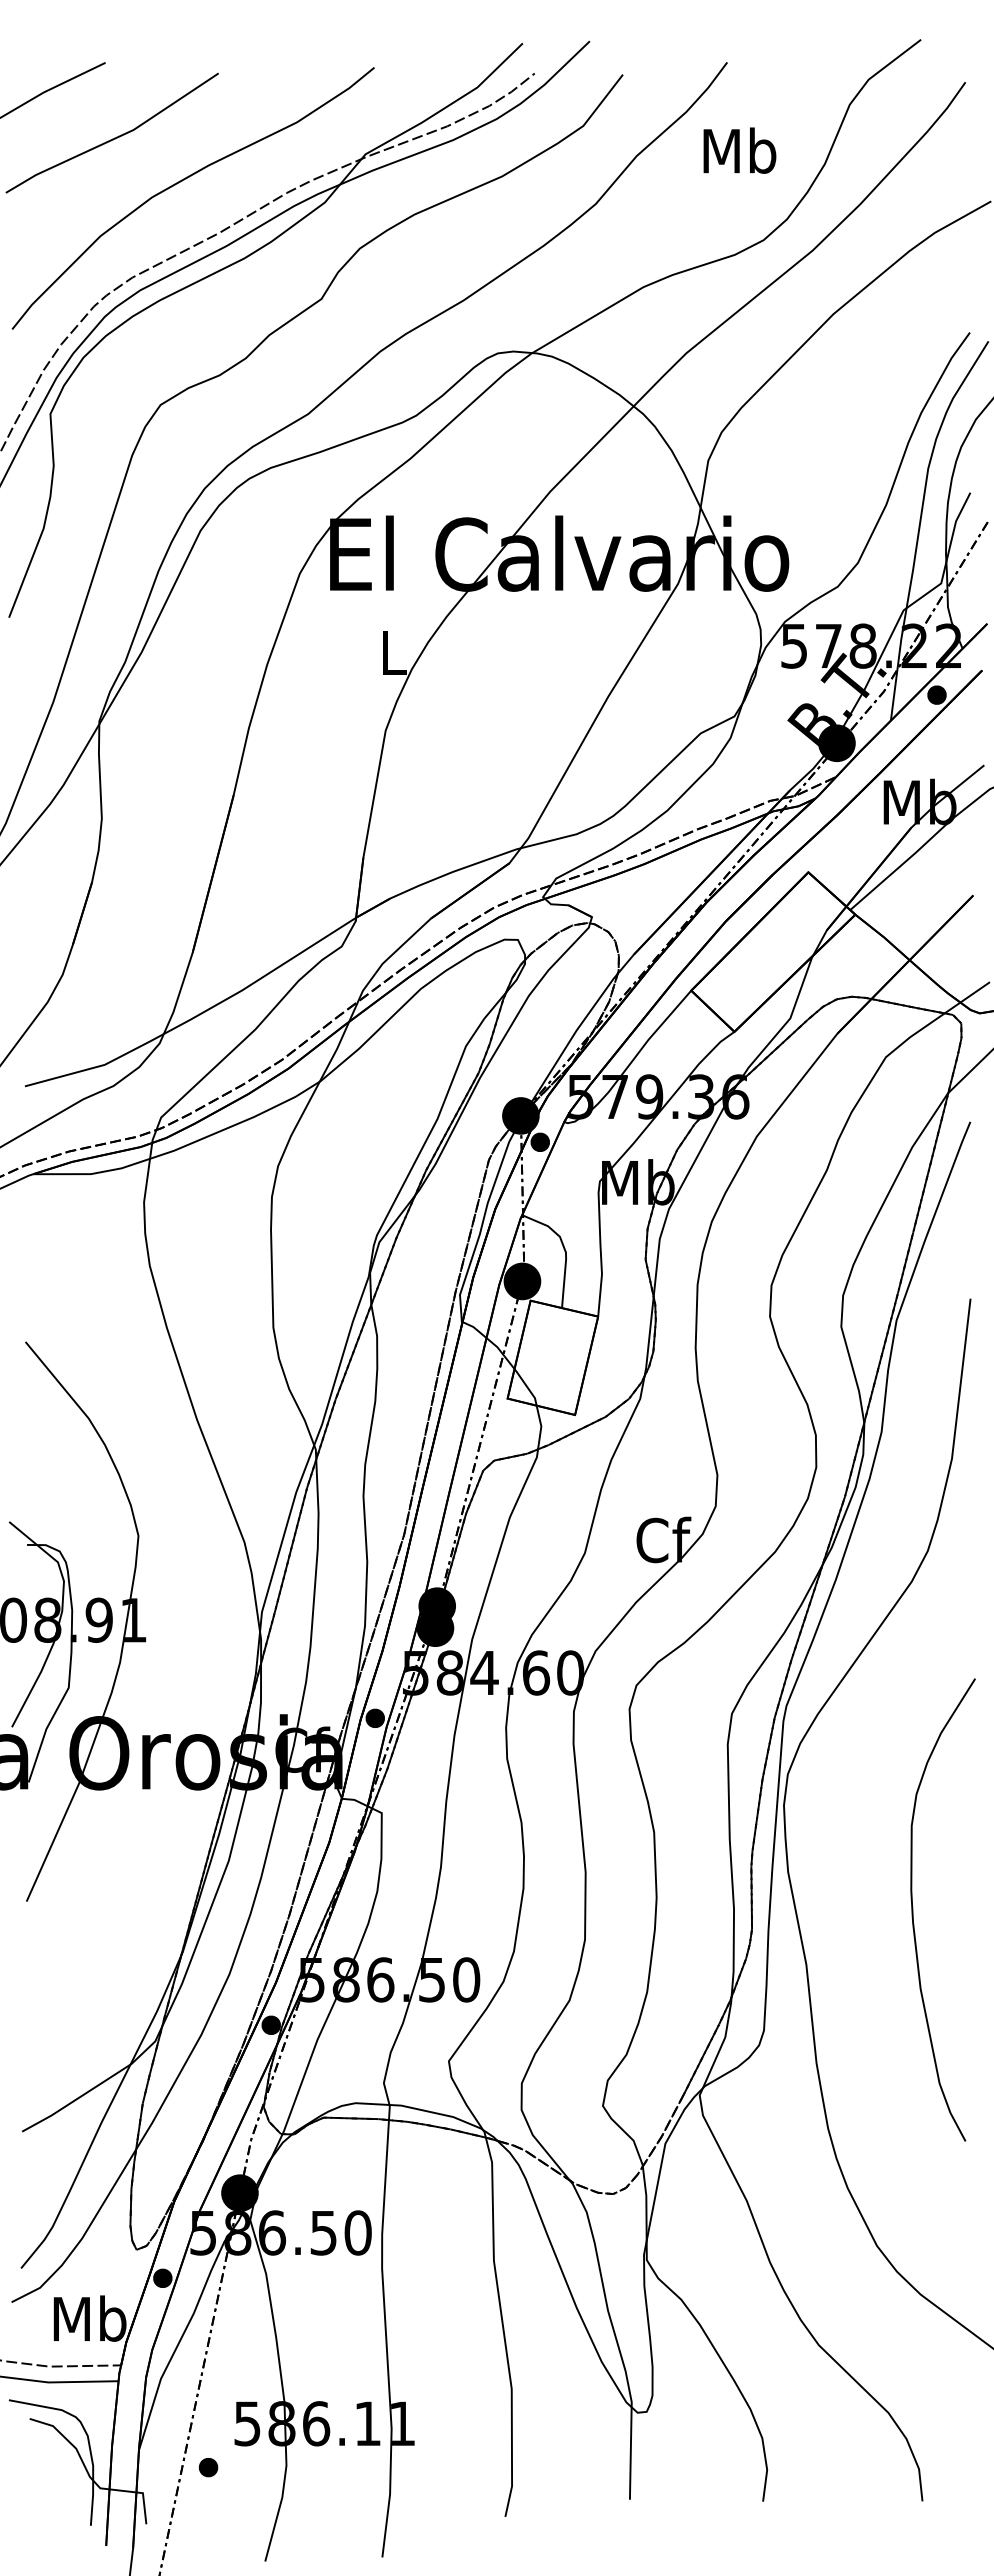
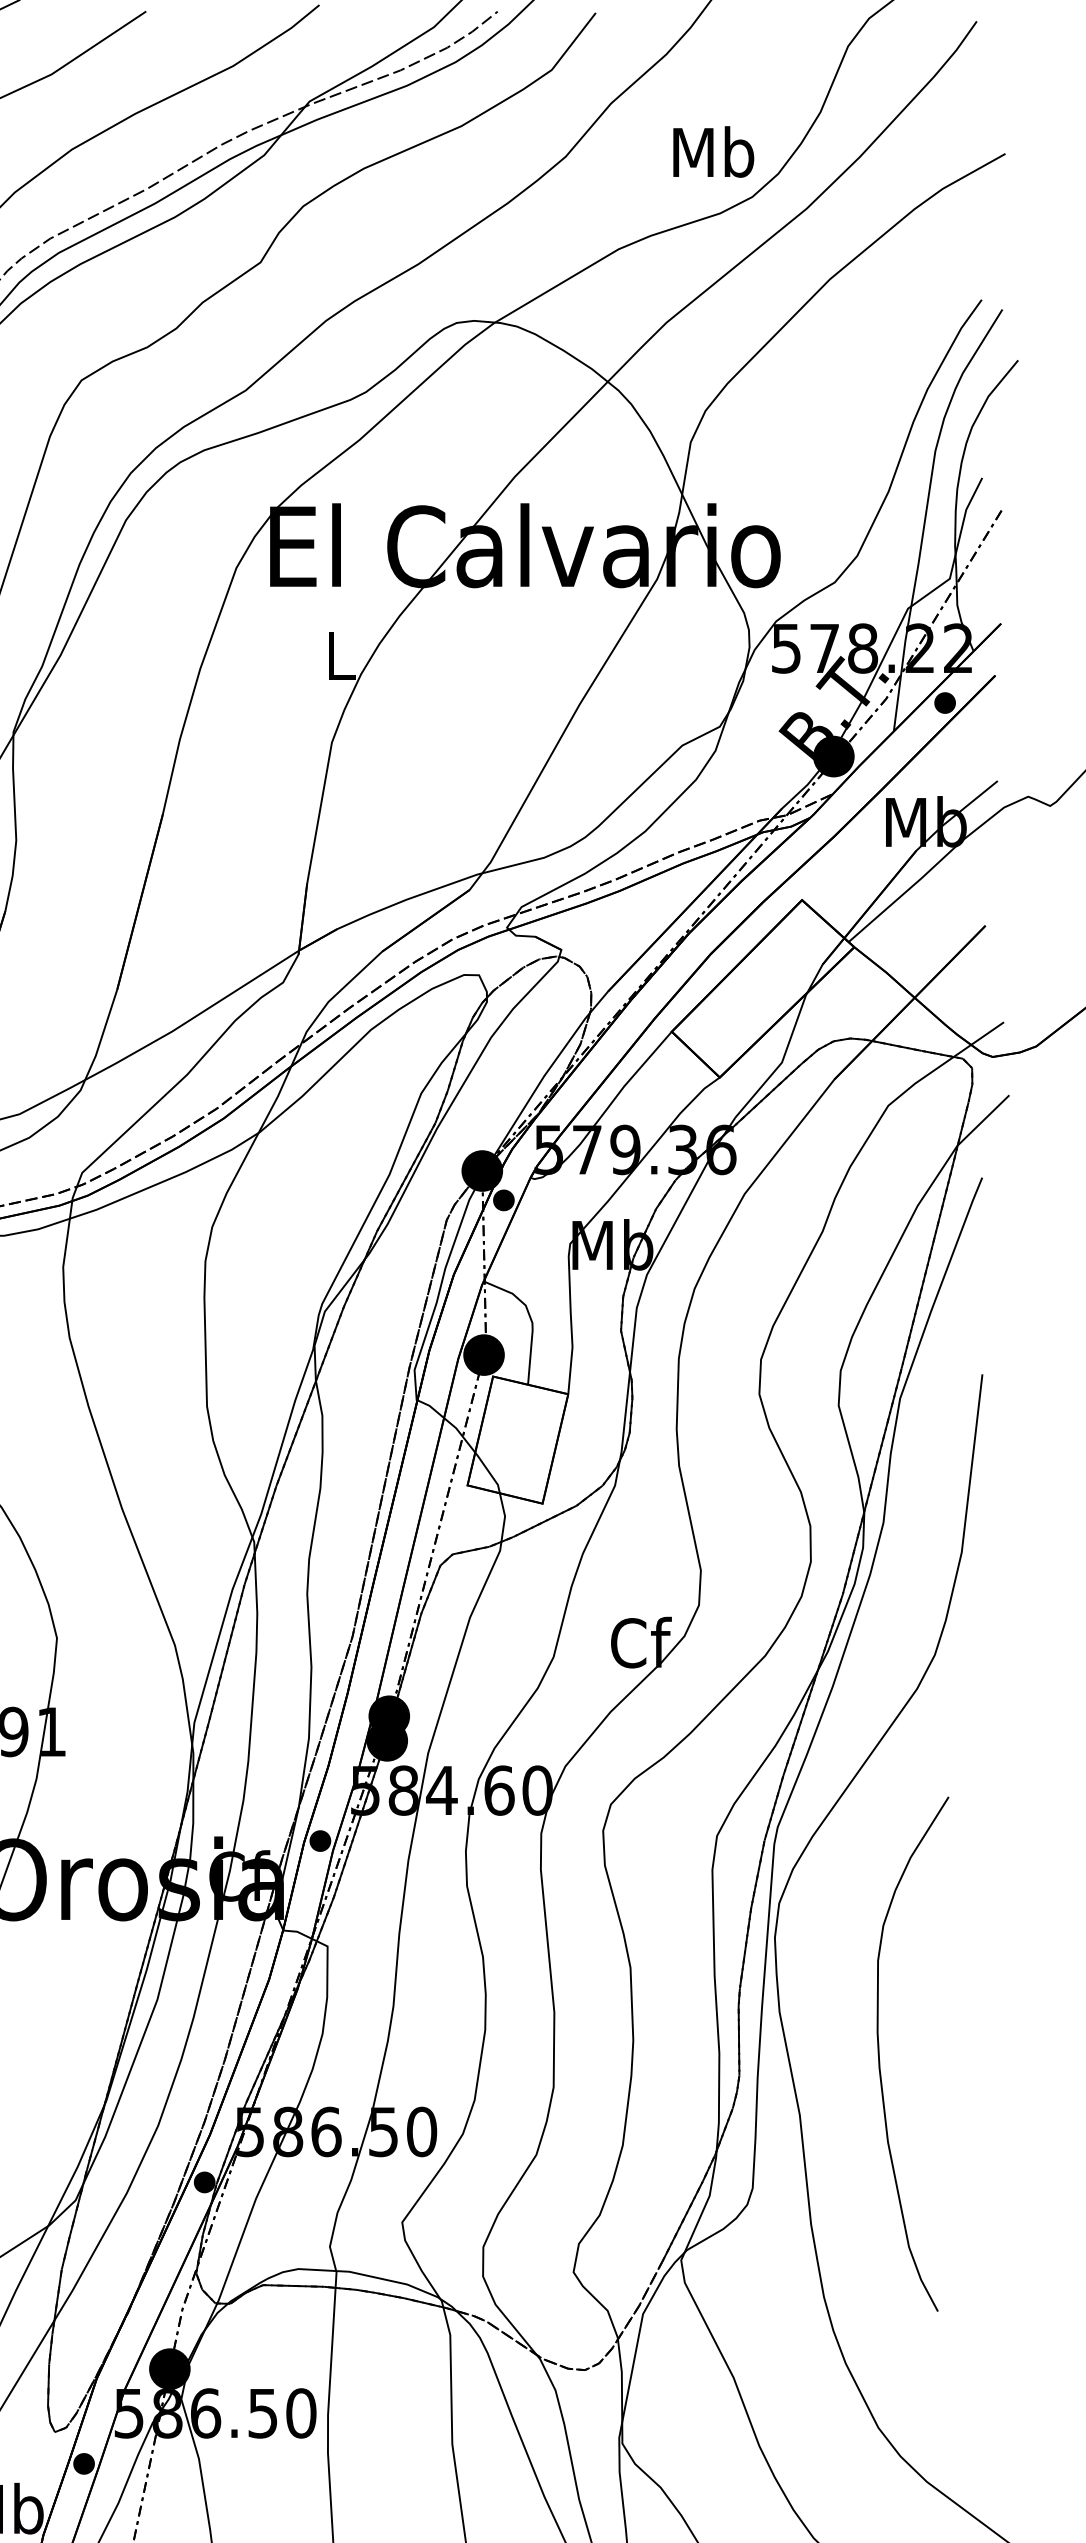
text: (739, 150) -> (713, 151), moved
curve: (913, 1909) -> (880, 2053), moved

